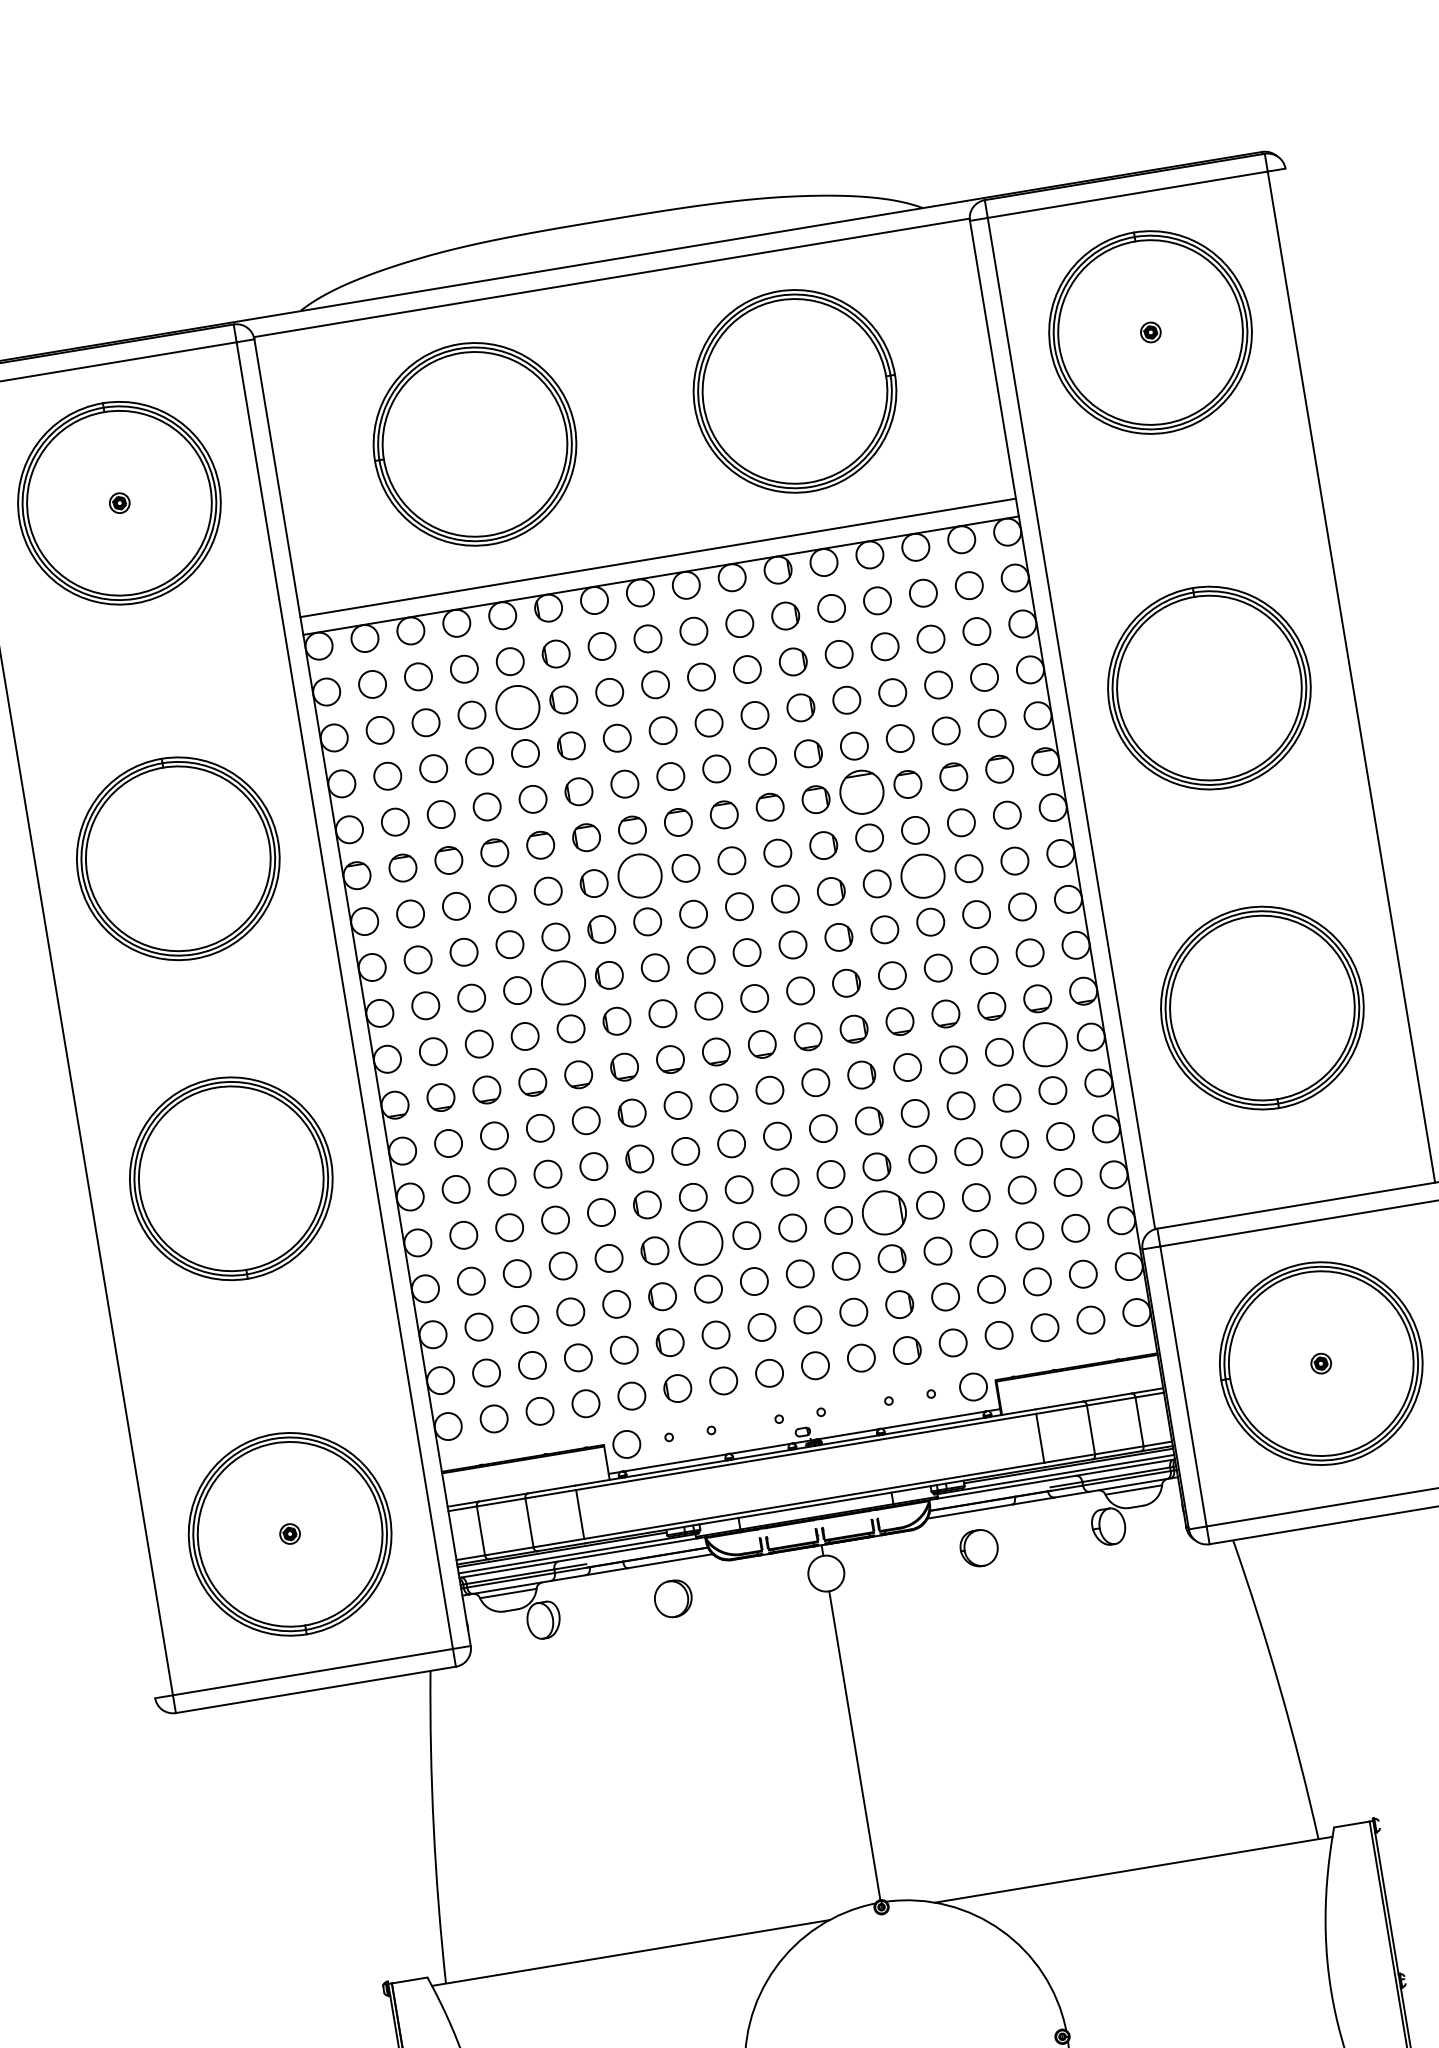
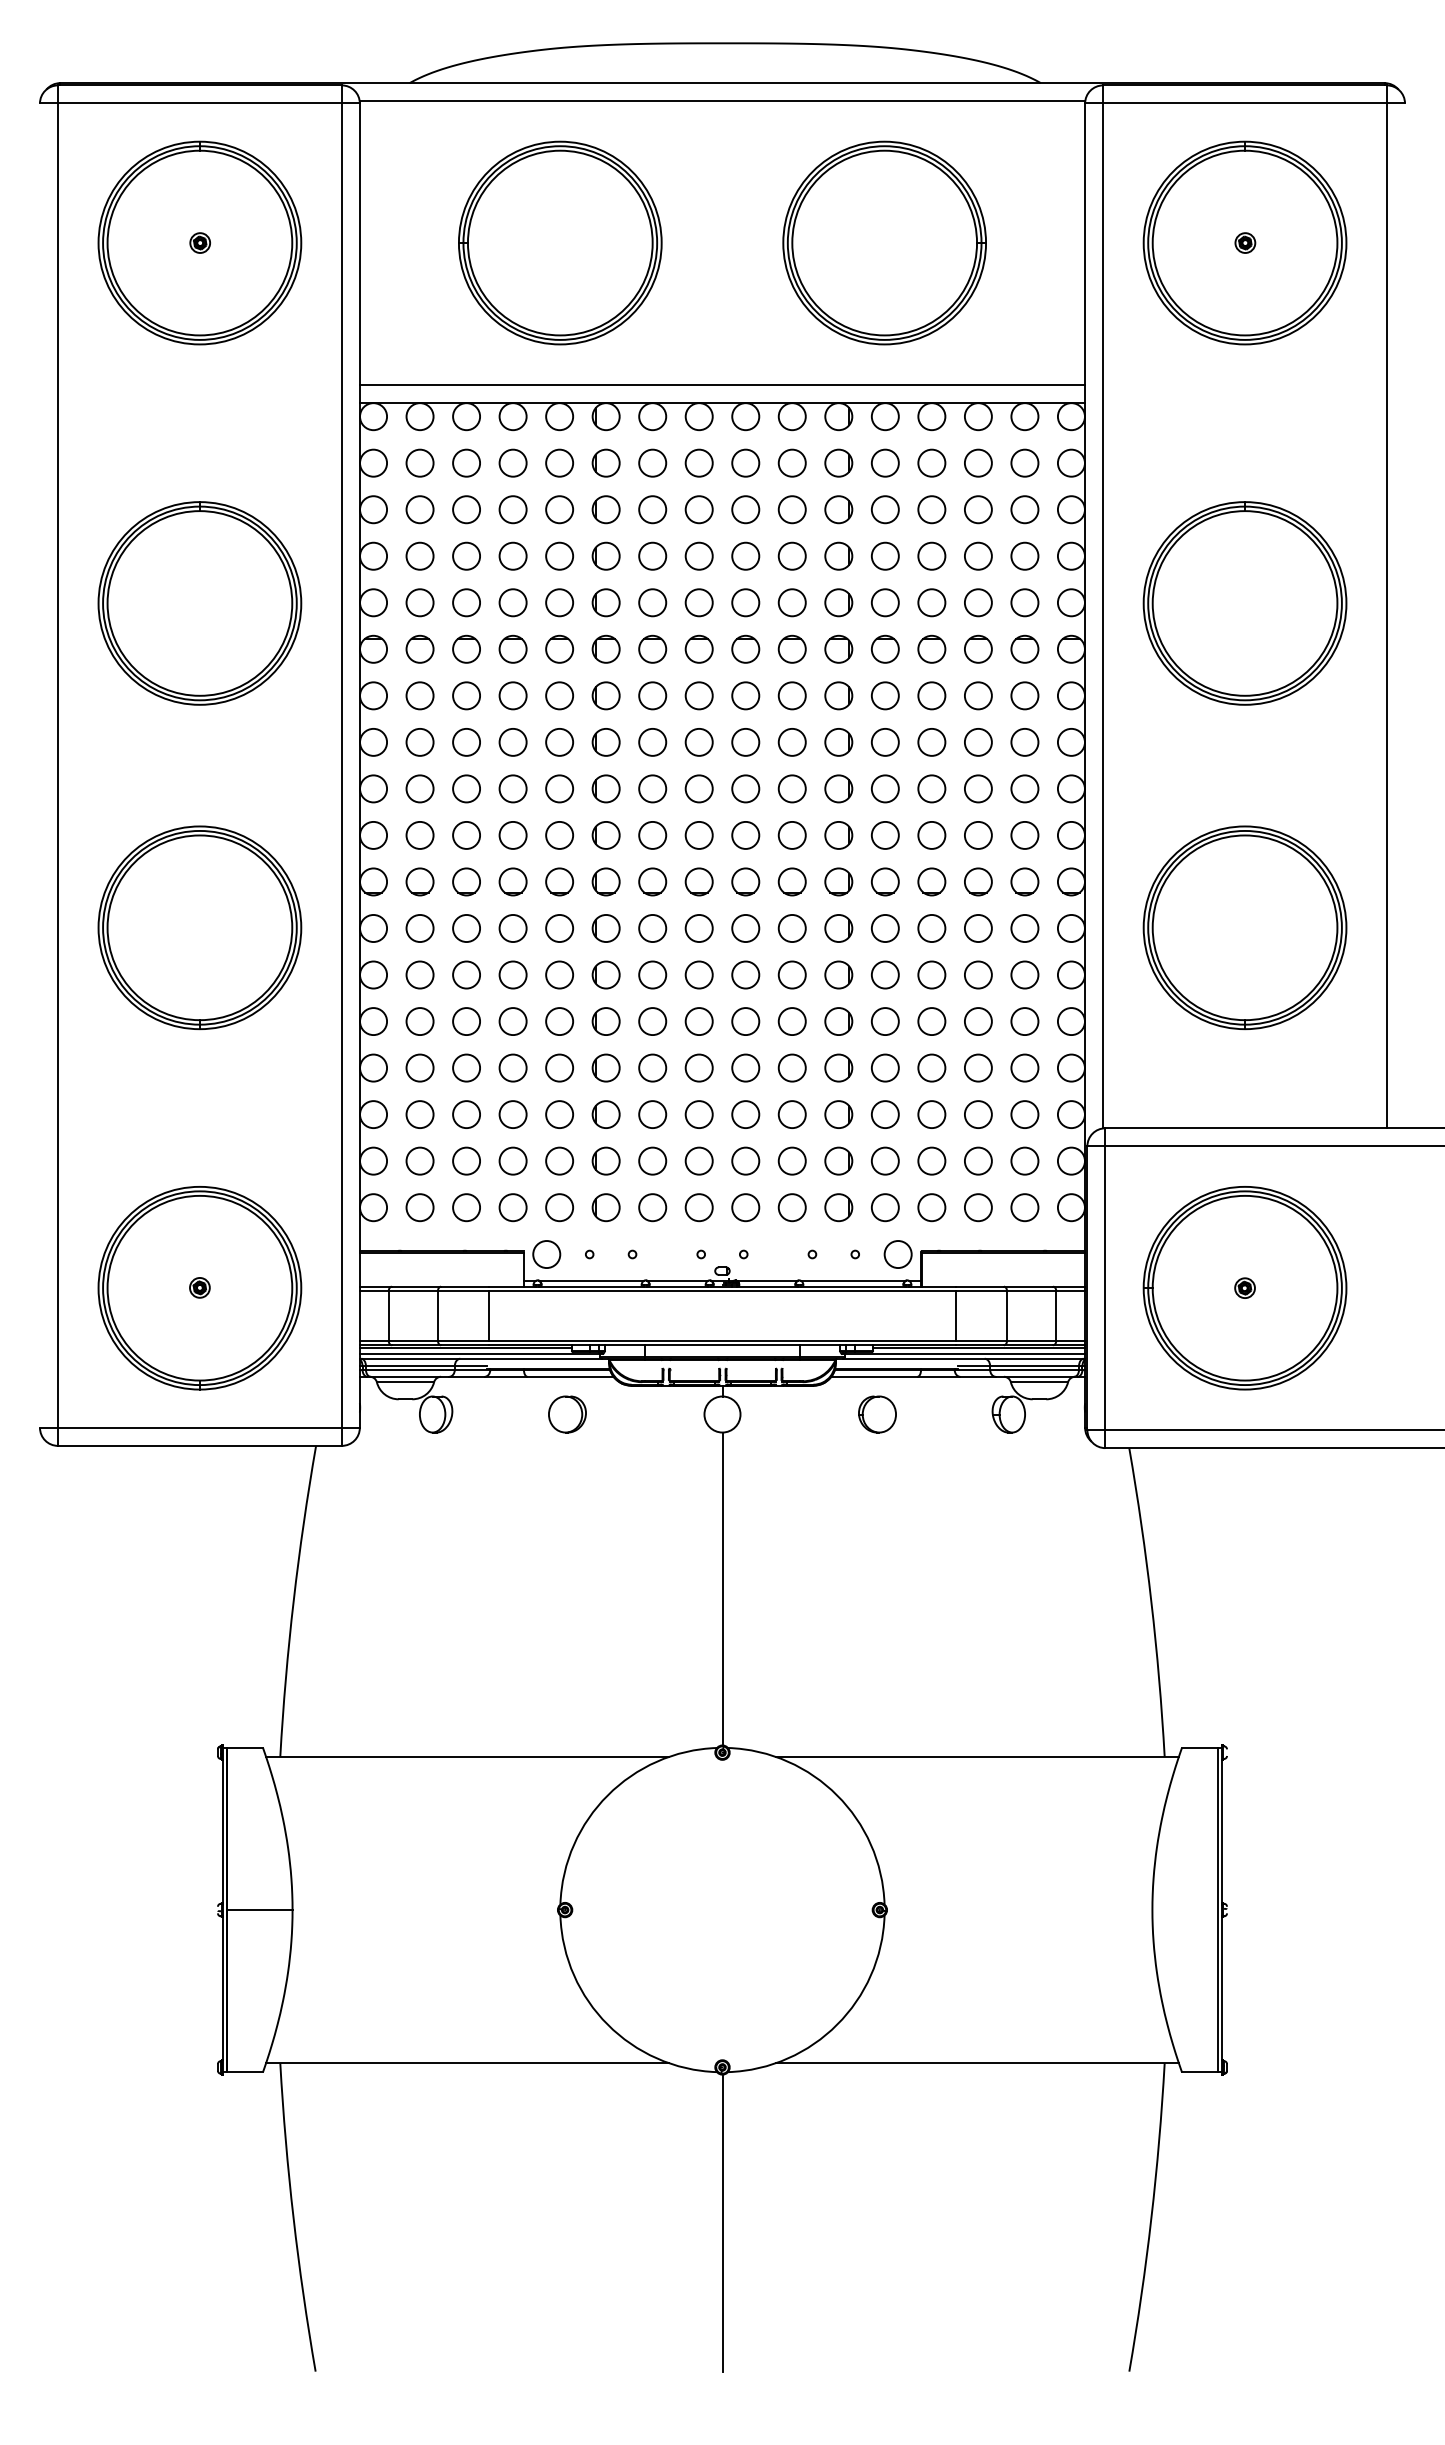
circle: (517, 707) -> (559, 509), size x0.62
part: (862, 791) -> (885, 648), size x0.62
circle: (639, 875) -> (652, 695), size x0.62
circle: (922, 876) -> (931, 742), size x0.62
circle: (563, 982) -> (559, 788), size x0.62
circle: (1044, 1044) -> (1024, 928), size x0.62
part: (884, 1212) -> (838, 1067), size x0.62
circle: (700, 1242) -> (652, 1067), size x0.62

